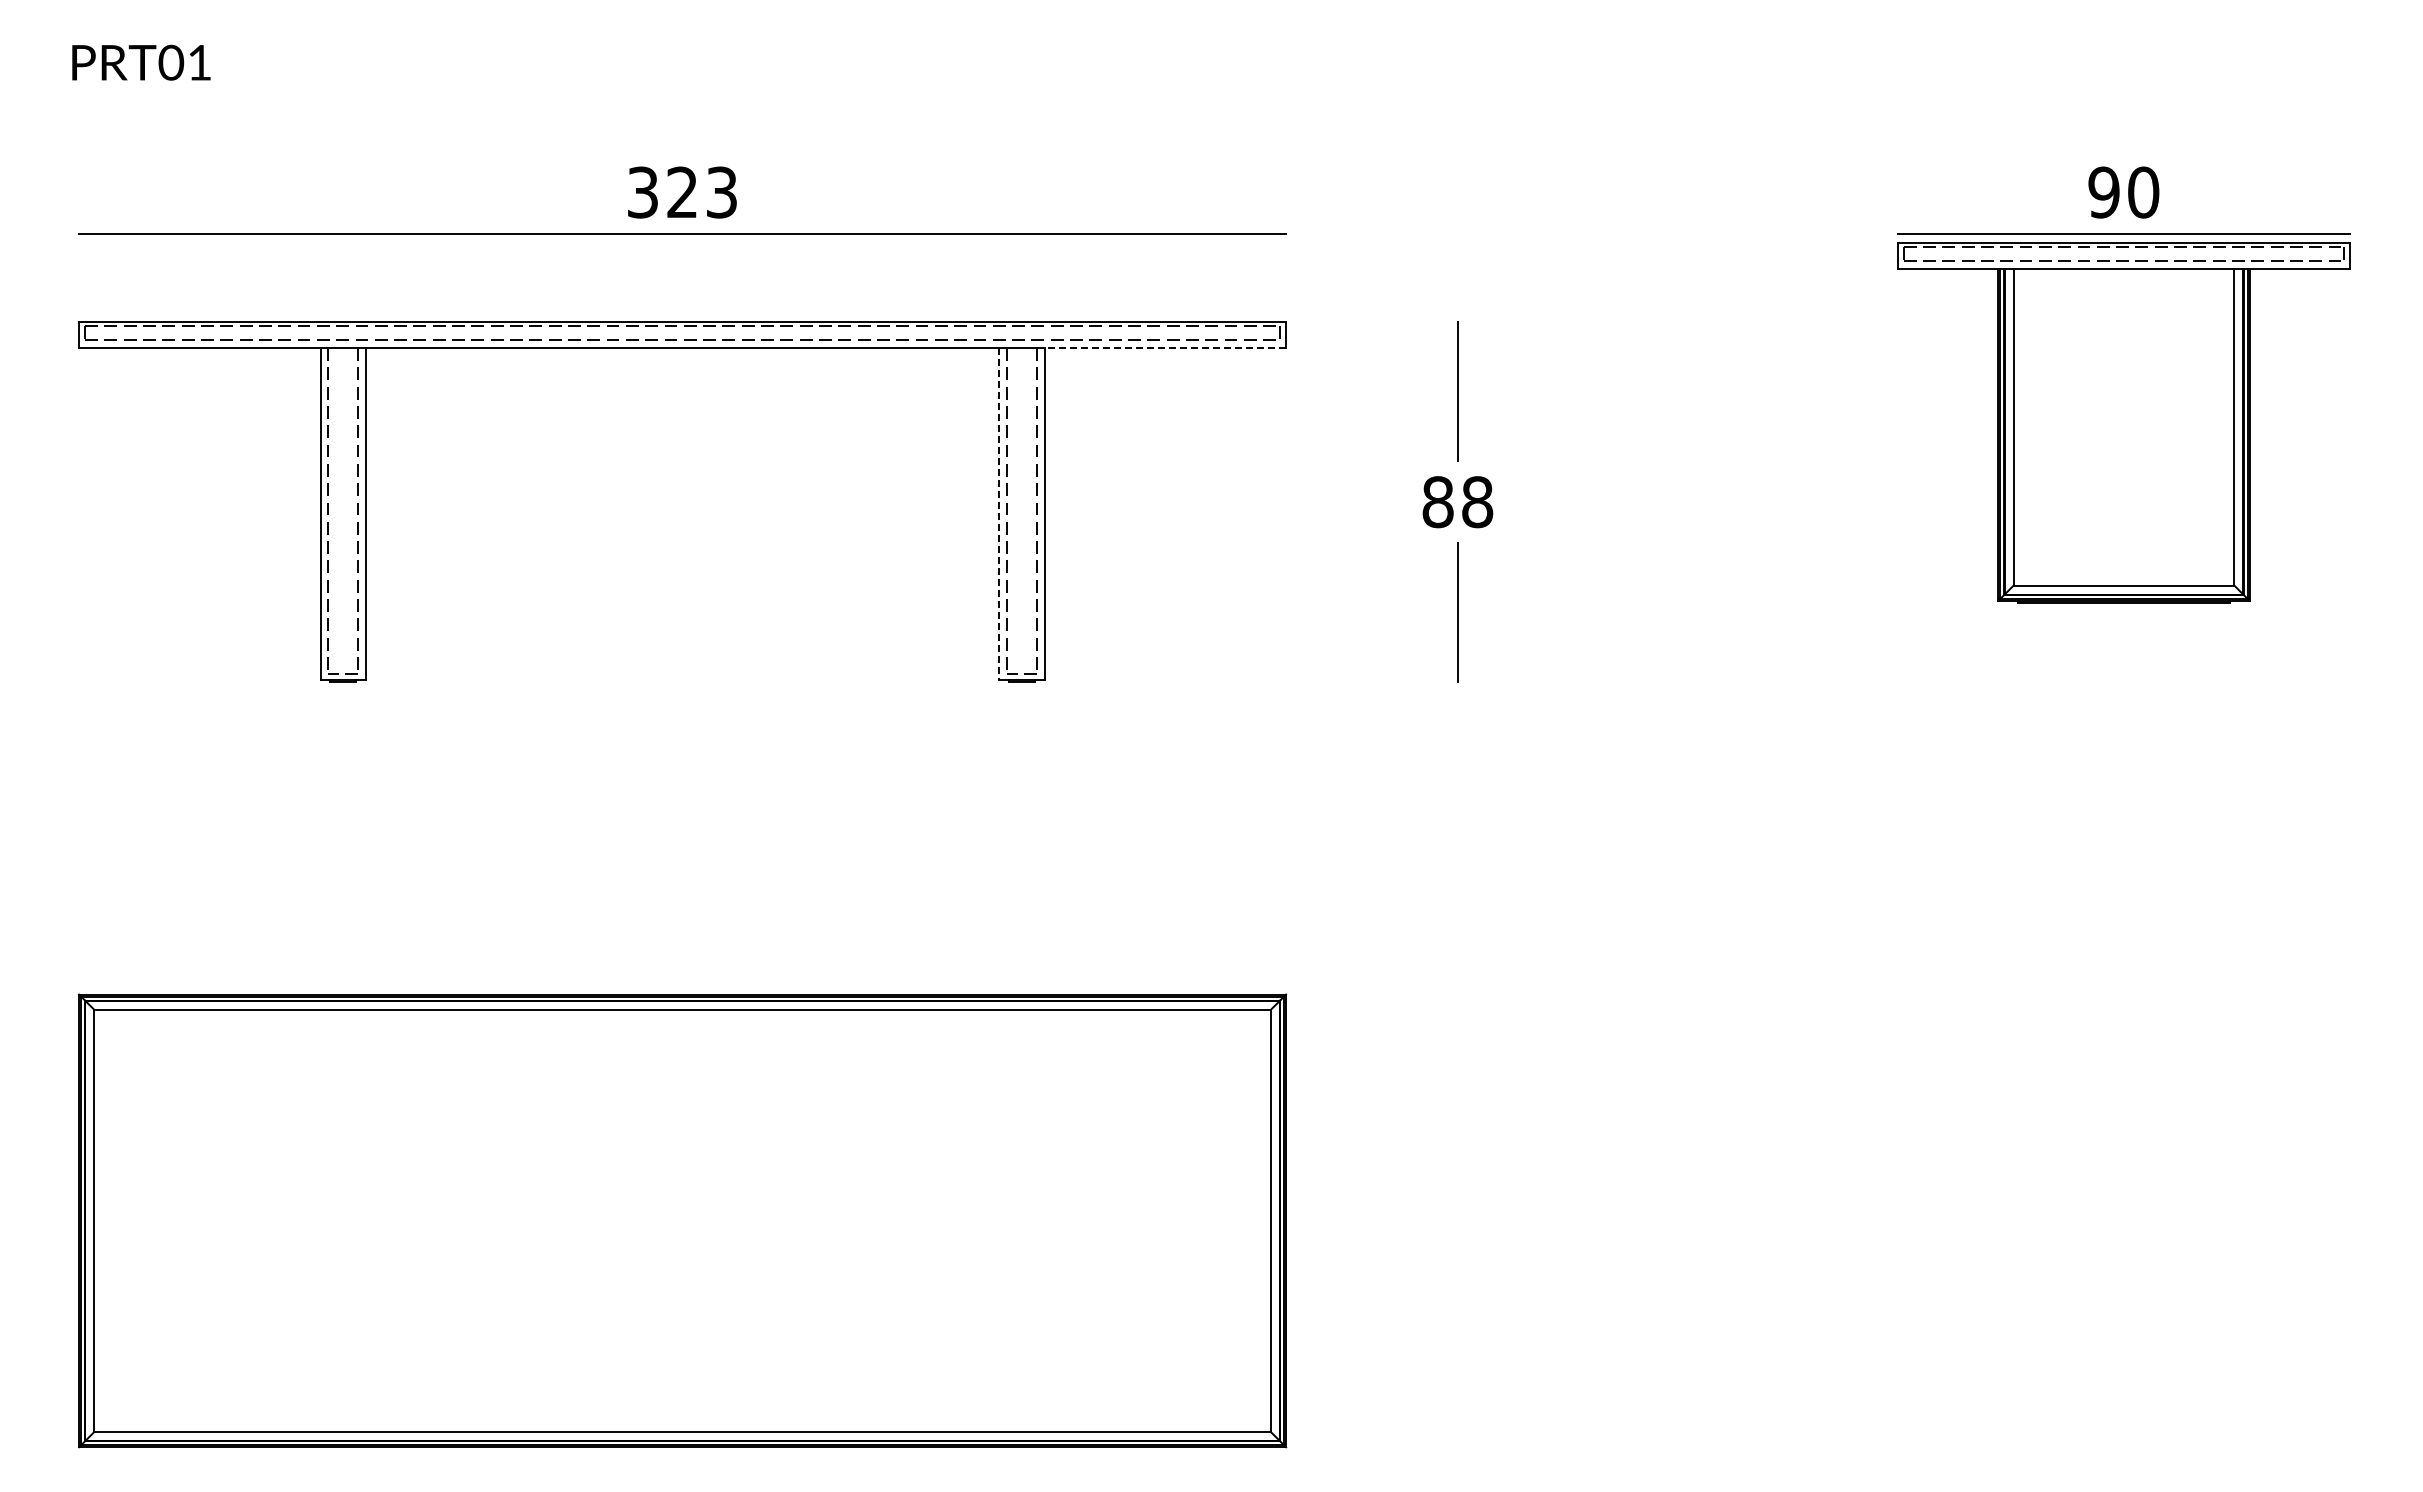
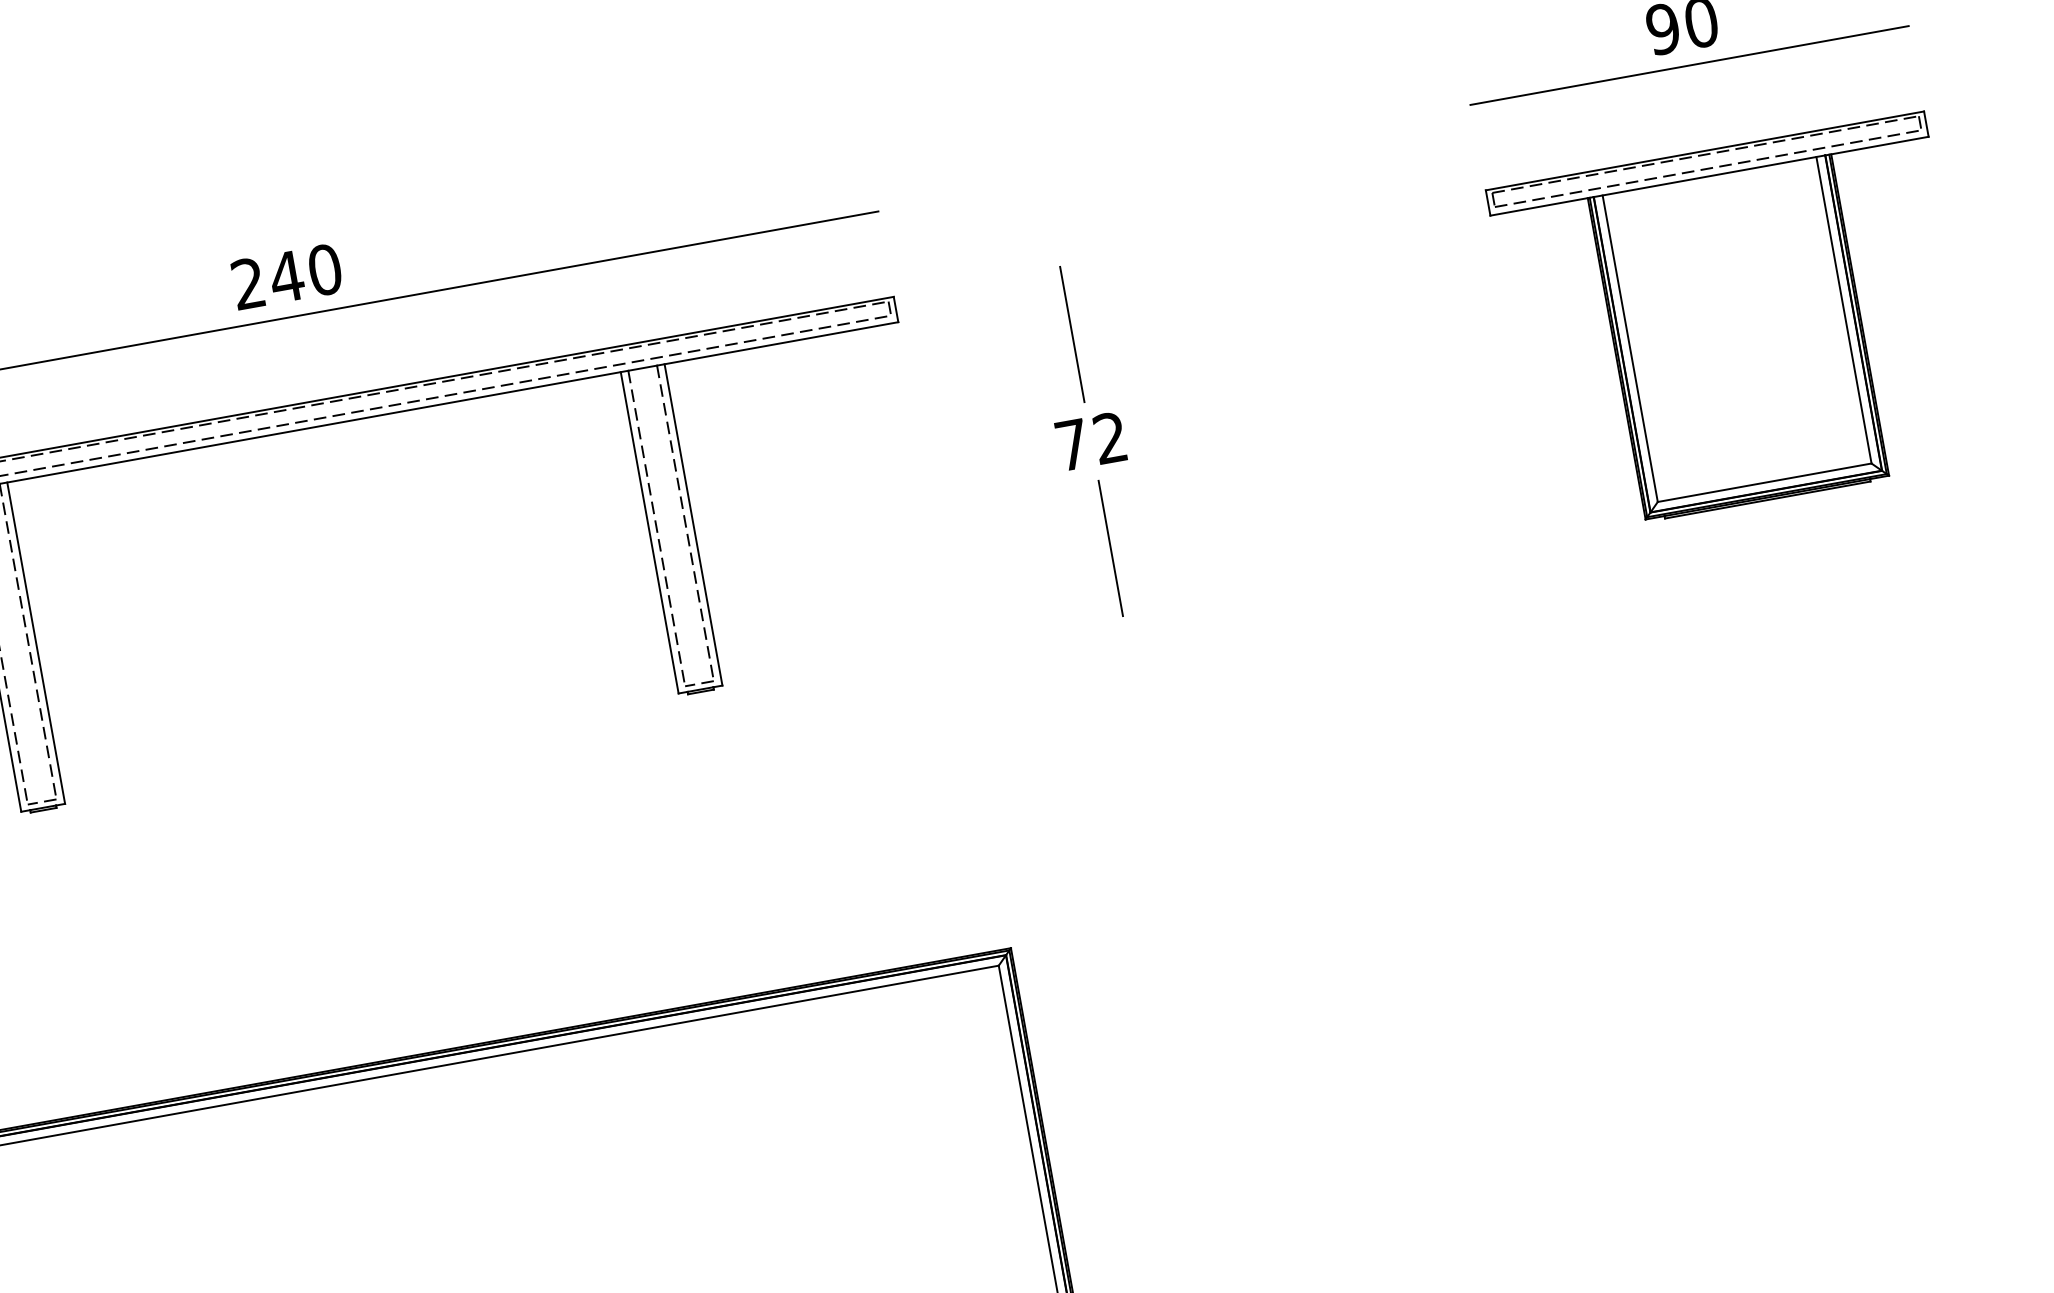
text: (682, 192) -> (286, 276), 323 -> 240
line: (1161, 348) -> (777, 344), dashed -> solid
part: (2123, 422) -> (1735, 324), moved
text: (1457, 502) -> (1091, 441), 88 -> 72
line: (999, 514) -> (649, 533), dashed -> solid

